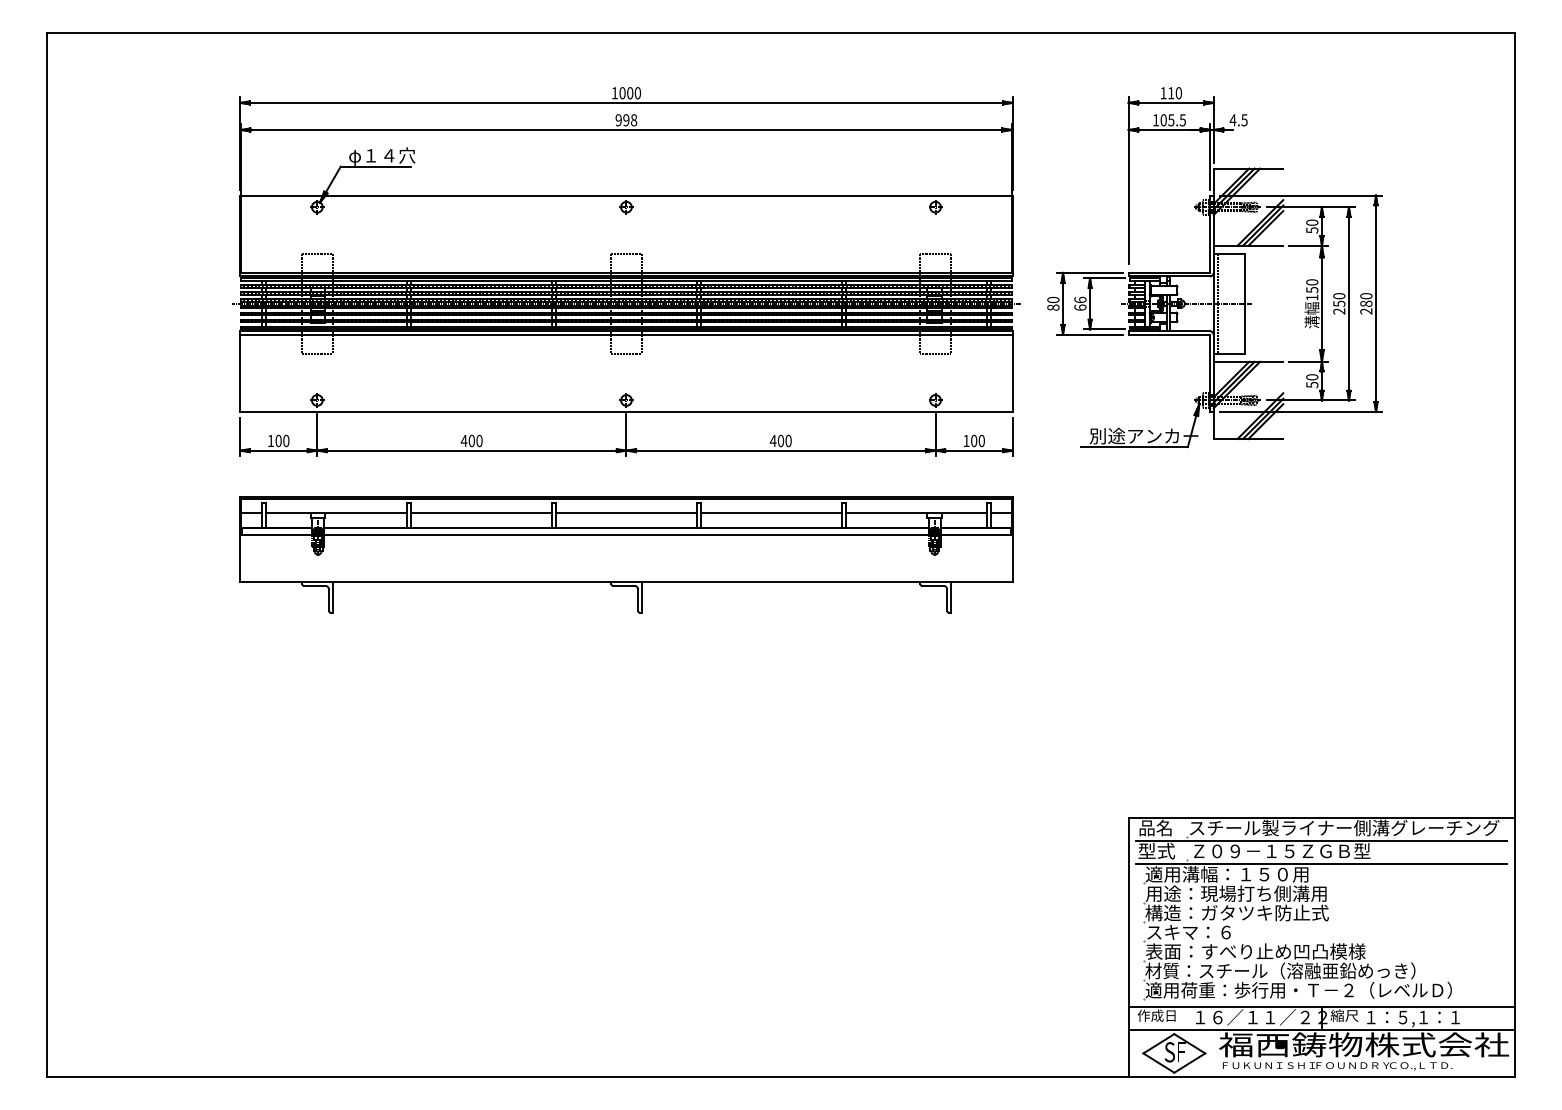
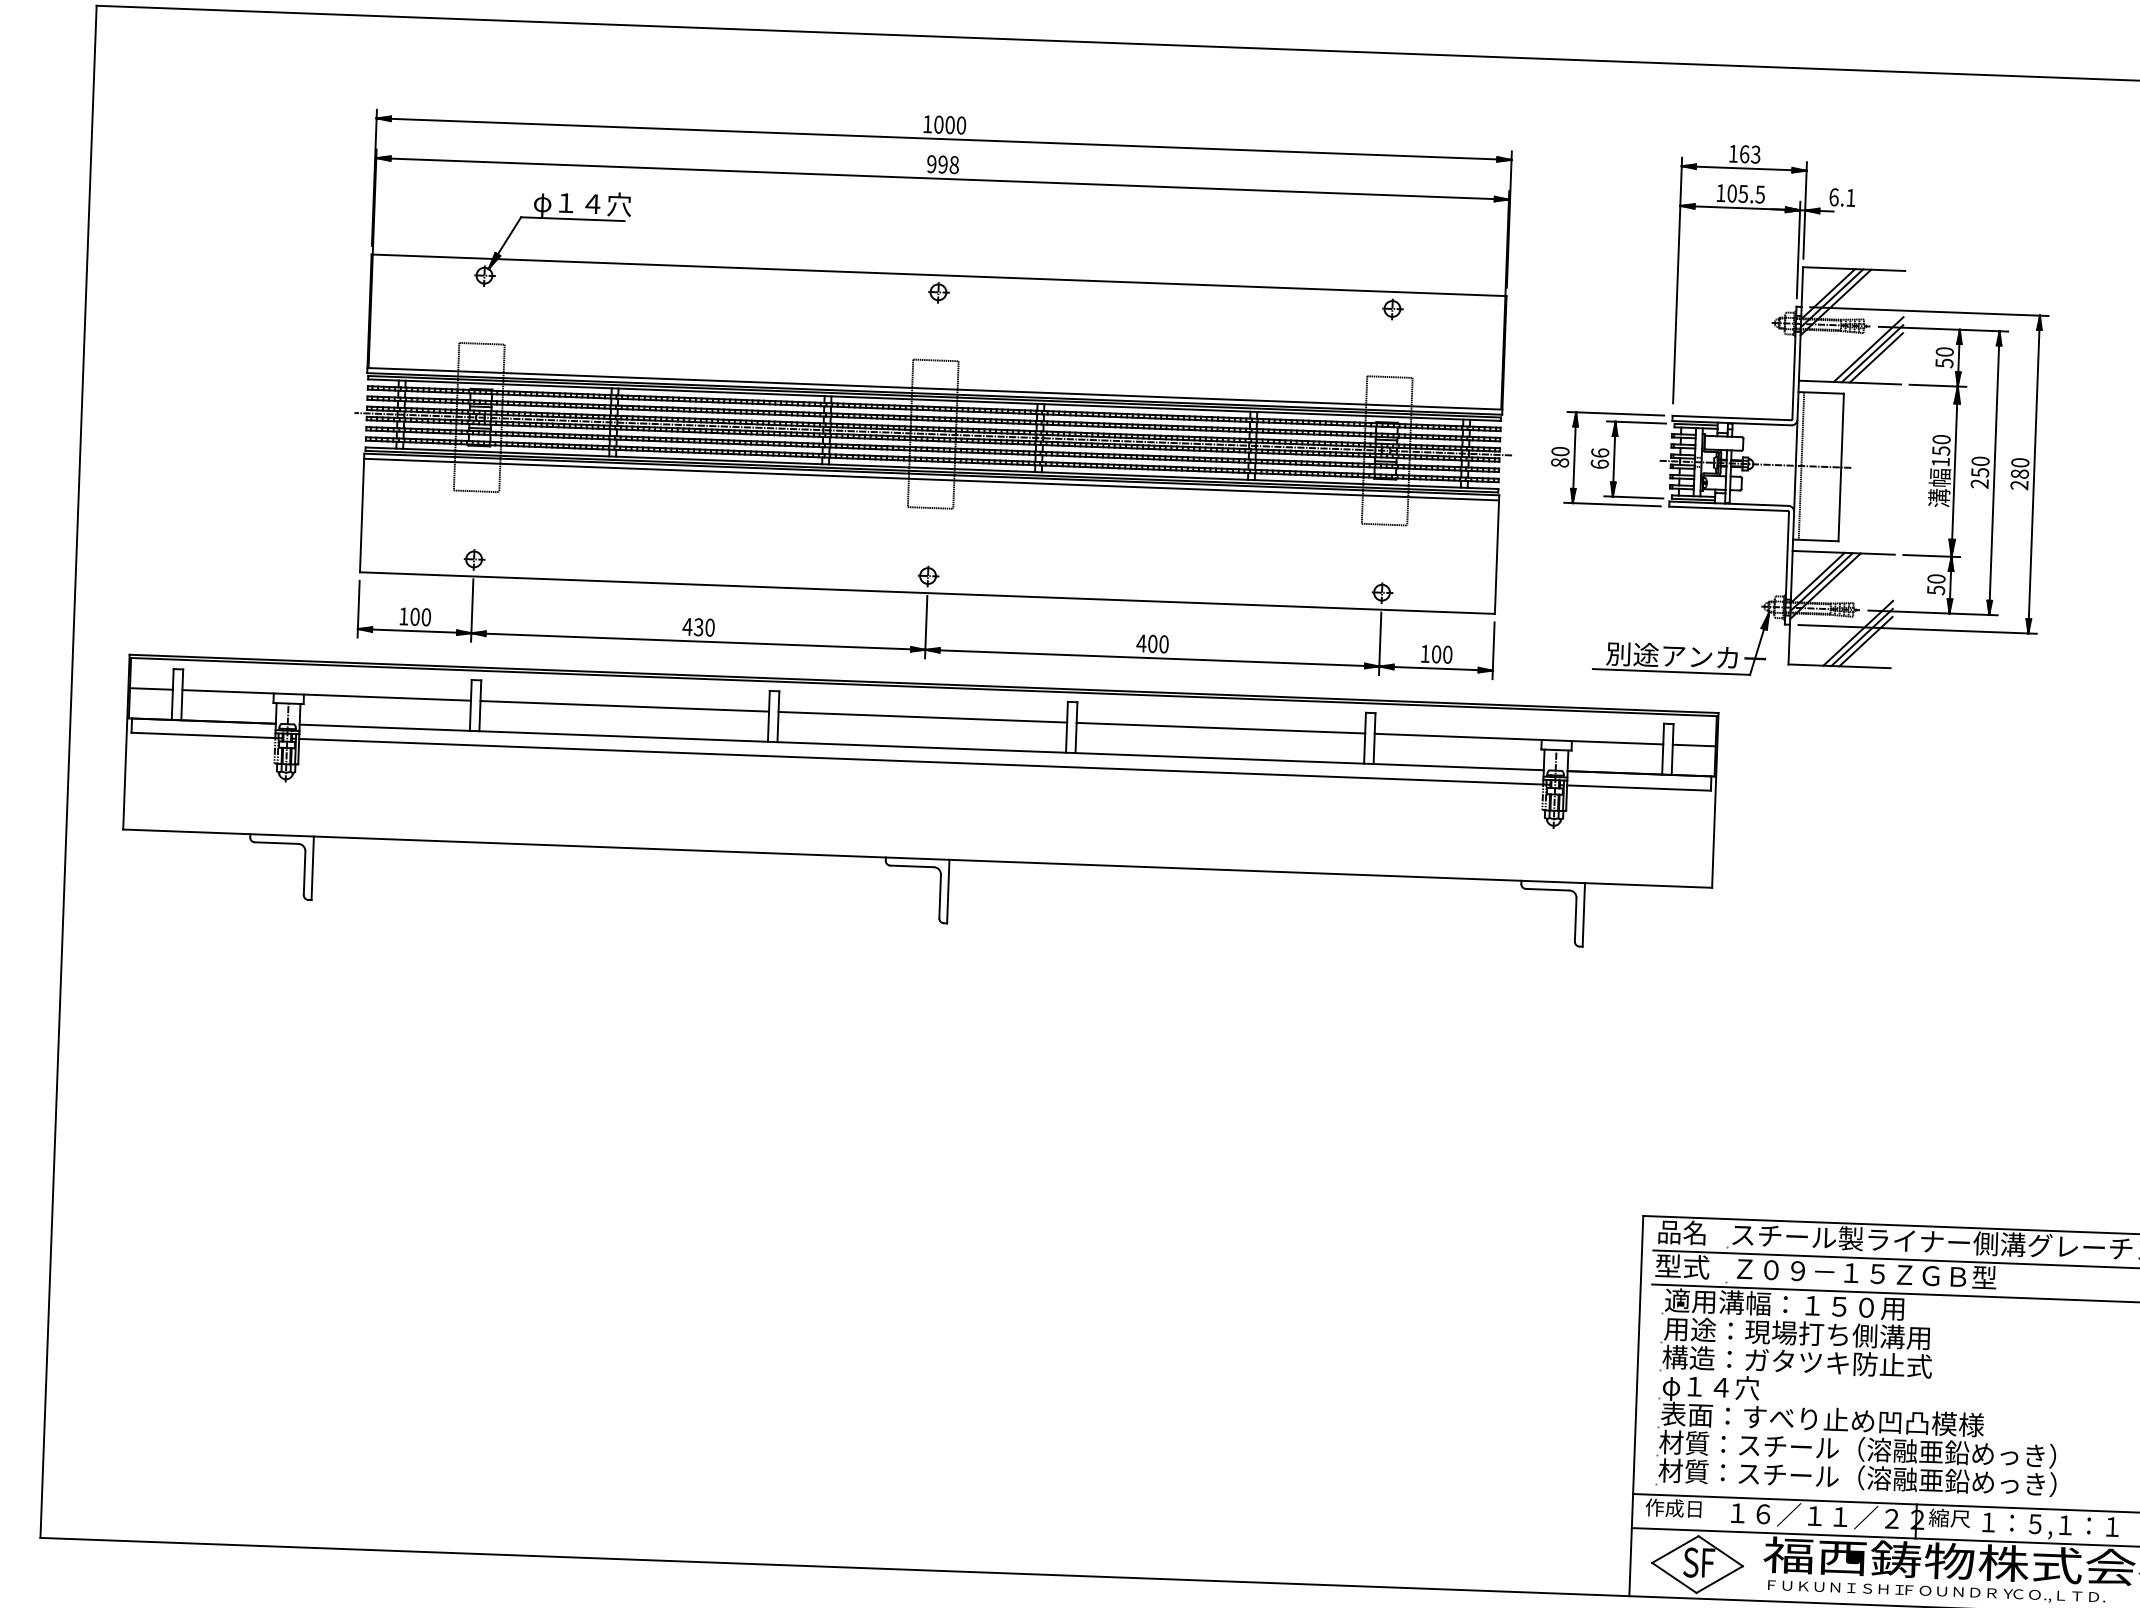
text: (1174, 93) -> (1749, 154), 110 -> 163
text: (1238, 120) -> (1842, 197), 4.5 -> 6.1
text: (471, 440) -> (698, 626), 400 -> 430
part: (626, 554) -> (919, 802), size x1.4
text: (1188, 933) -> (1724, 1389), スキマ：６ -> φ１４穴
text: (1298, 989) -> (1883, 1477), 適用荷重：歩行用・Ｔ－２（レベルＤ） -> 材質：スチール（溶融亜鉛めっき）

